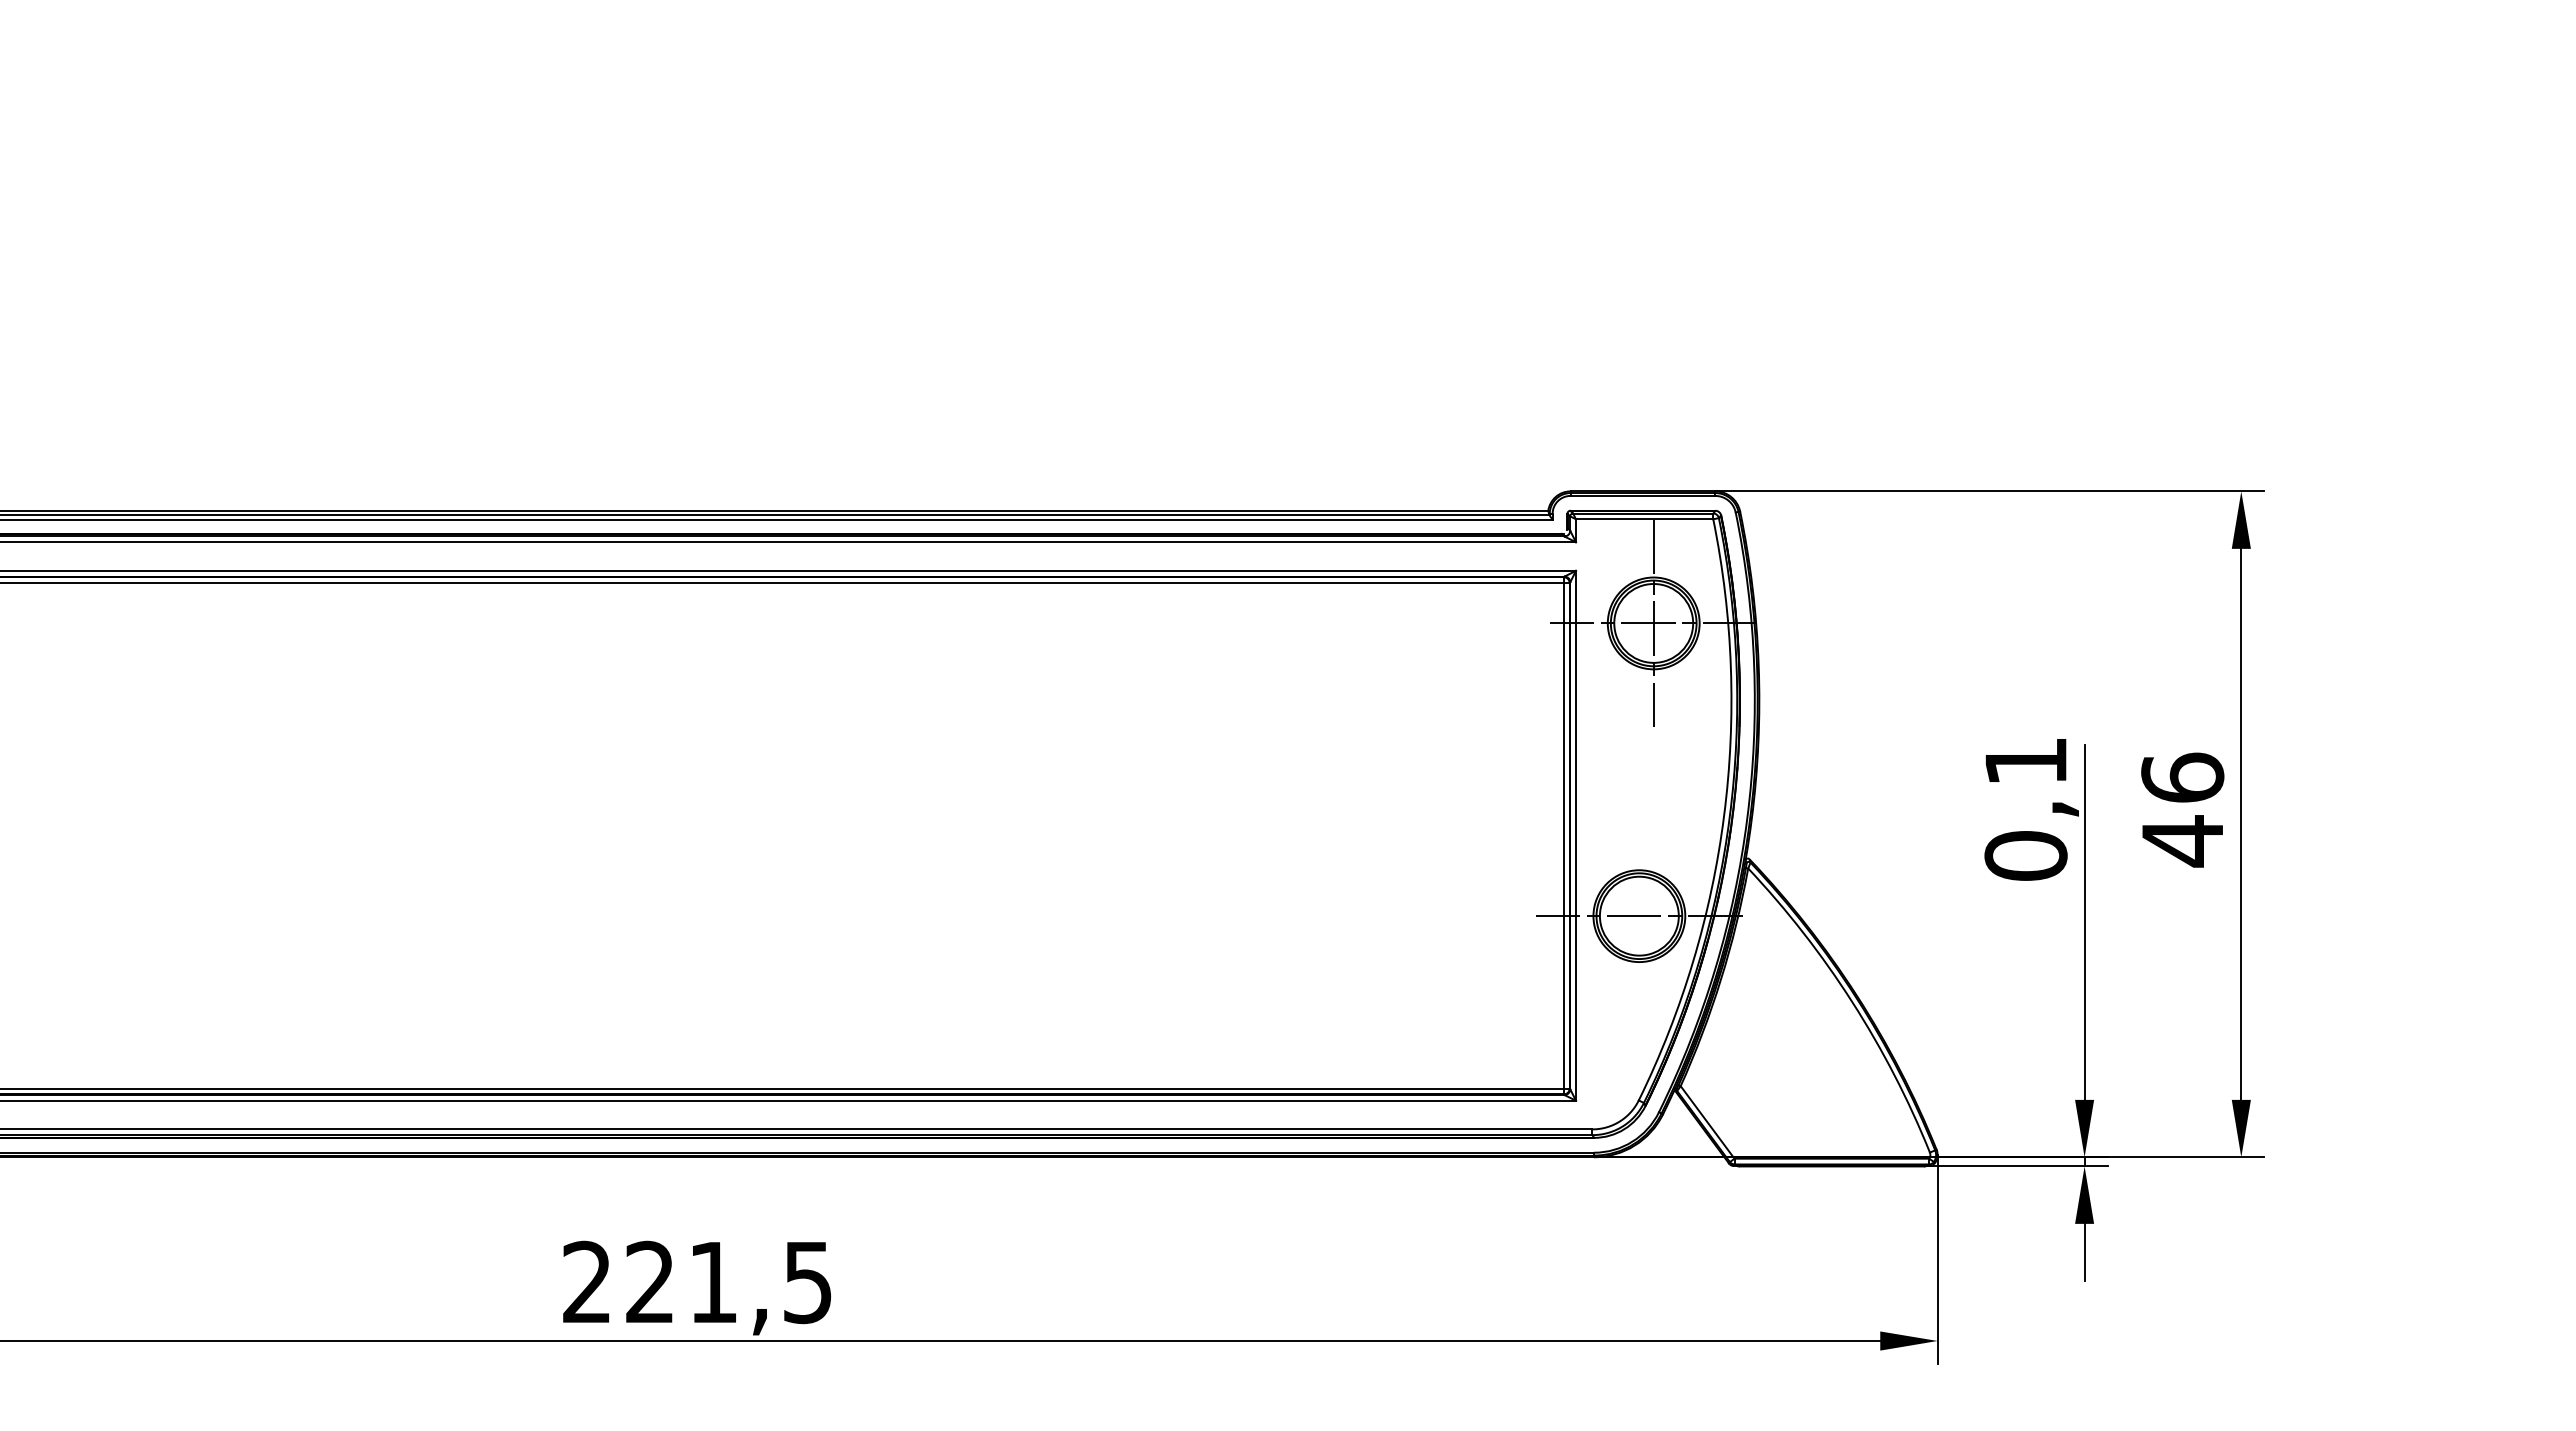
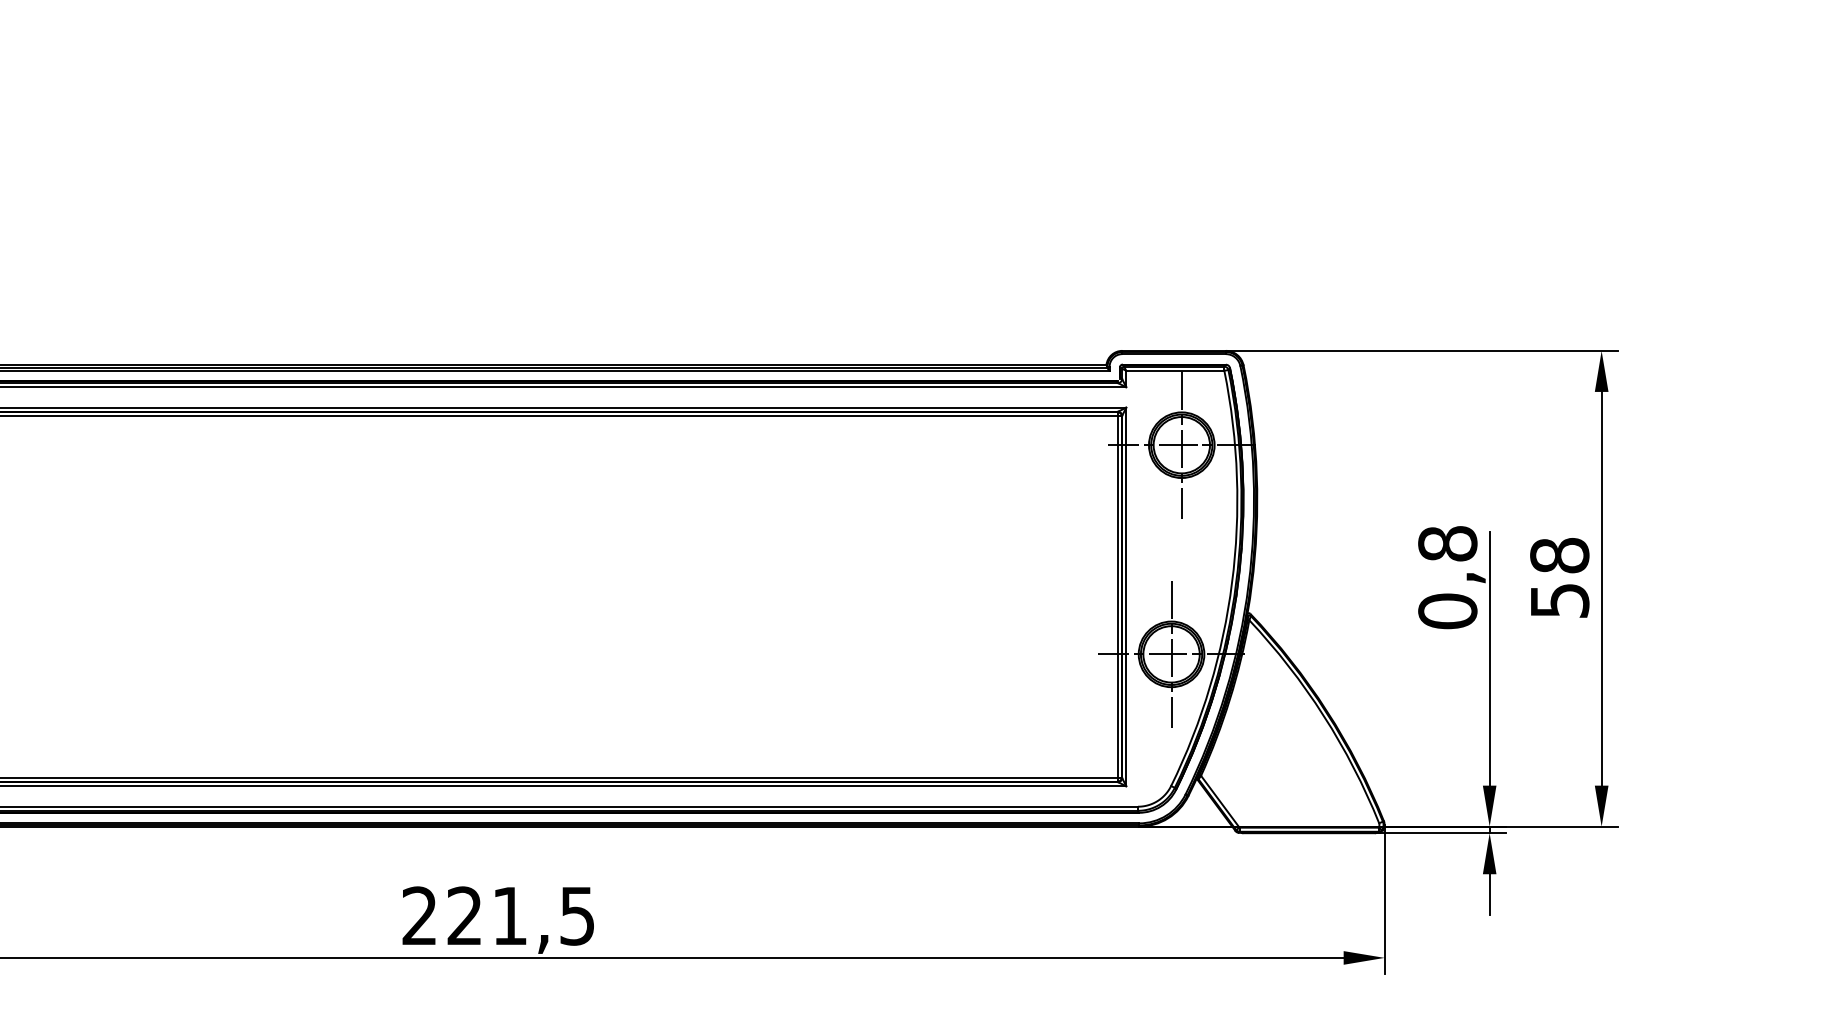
text: (2025, 761) -> (1447, 543), 0,1 -> 0,8
text: (2182, 809) -> (1559, 578), 46 -> 58
line: (1639, 915) -> (1171, 653), added

